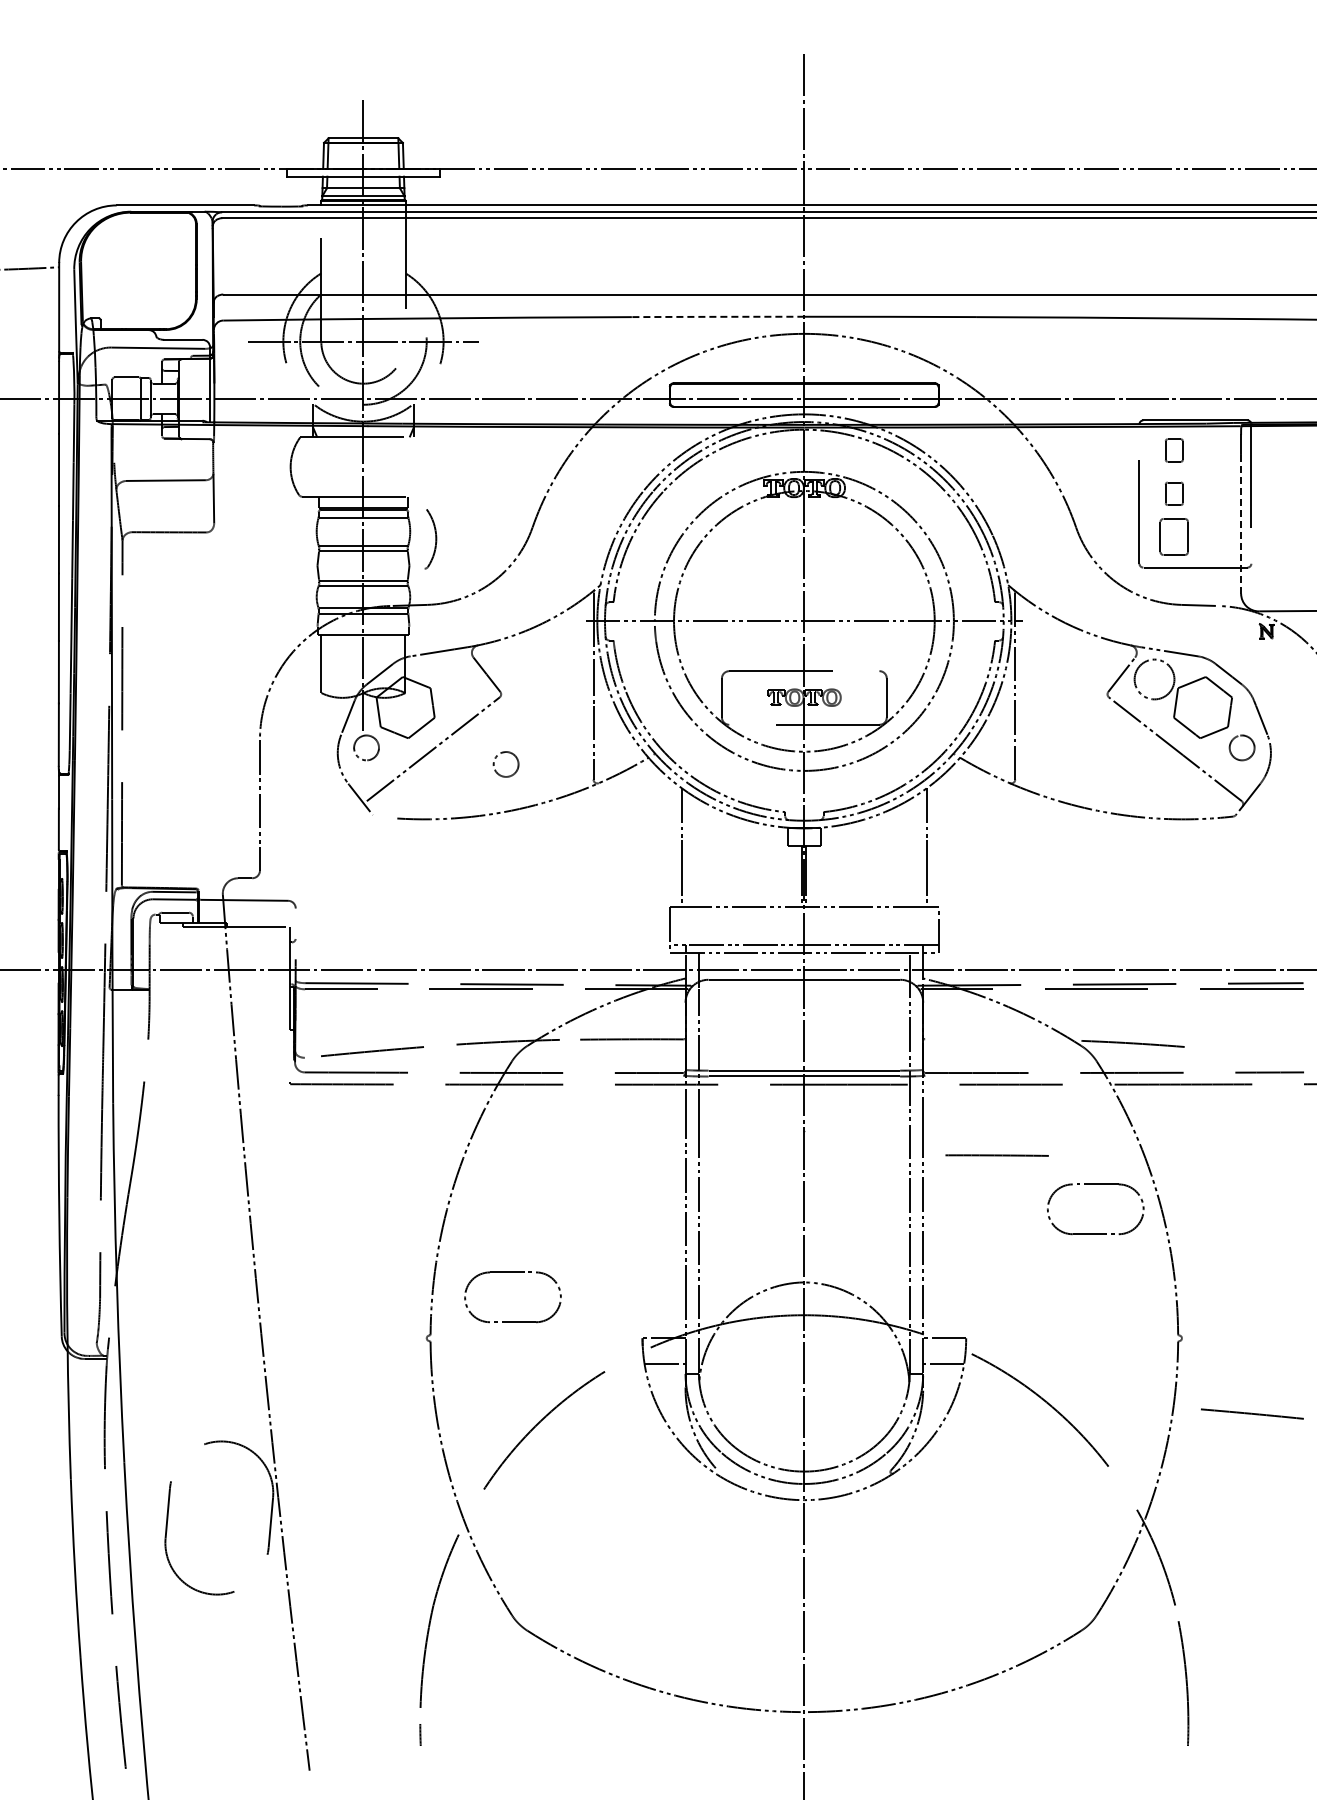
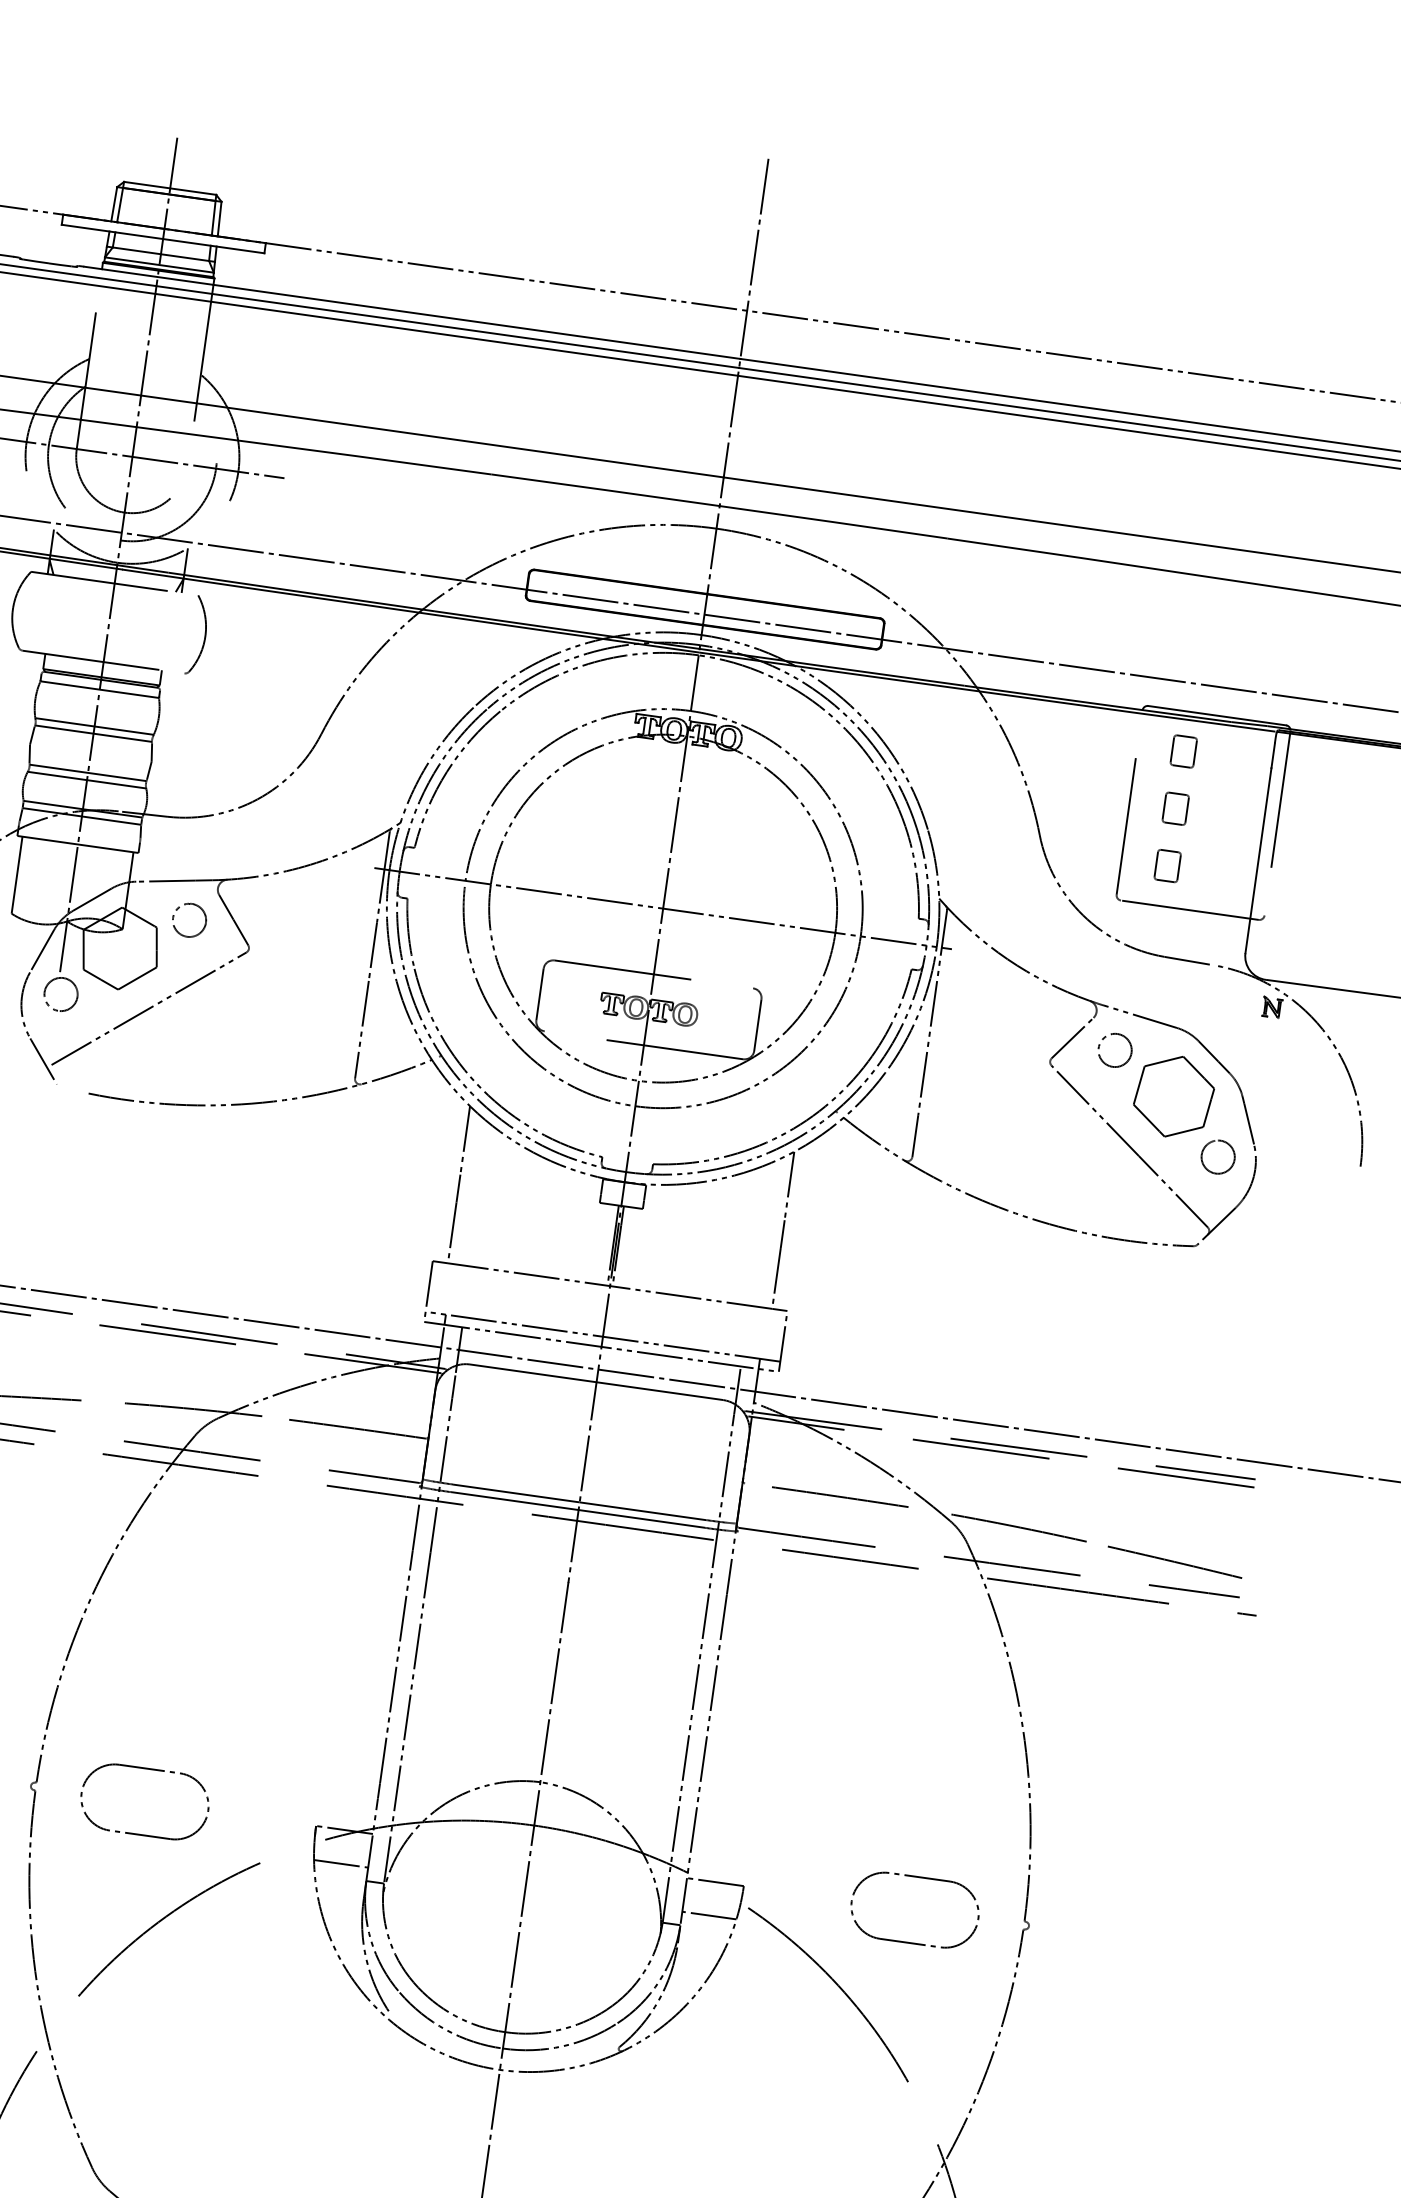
arc: (718, 316) -> (606, 489), dashed -> solid
line: (1241, 523) -> (1259, 860), dashed -> solid
part: (1174, 537) -> (1167, 866), size x0.62
part: (430, 539) -> (197, 635), moved
circle: (1154, 679) -> (1115, 1050), size x0.62
part: (497, 771) -> (176, 928), moved
line: (996, 1155) -> (839, 1496), moved
part: (1095, 1233) -> (910, 1942), moved
part: (512, 1321) -> (139, 1833), moved
line: (1252, 1413) -> (1175, 1561), moved

